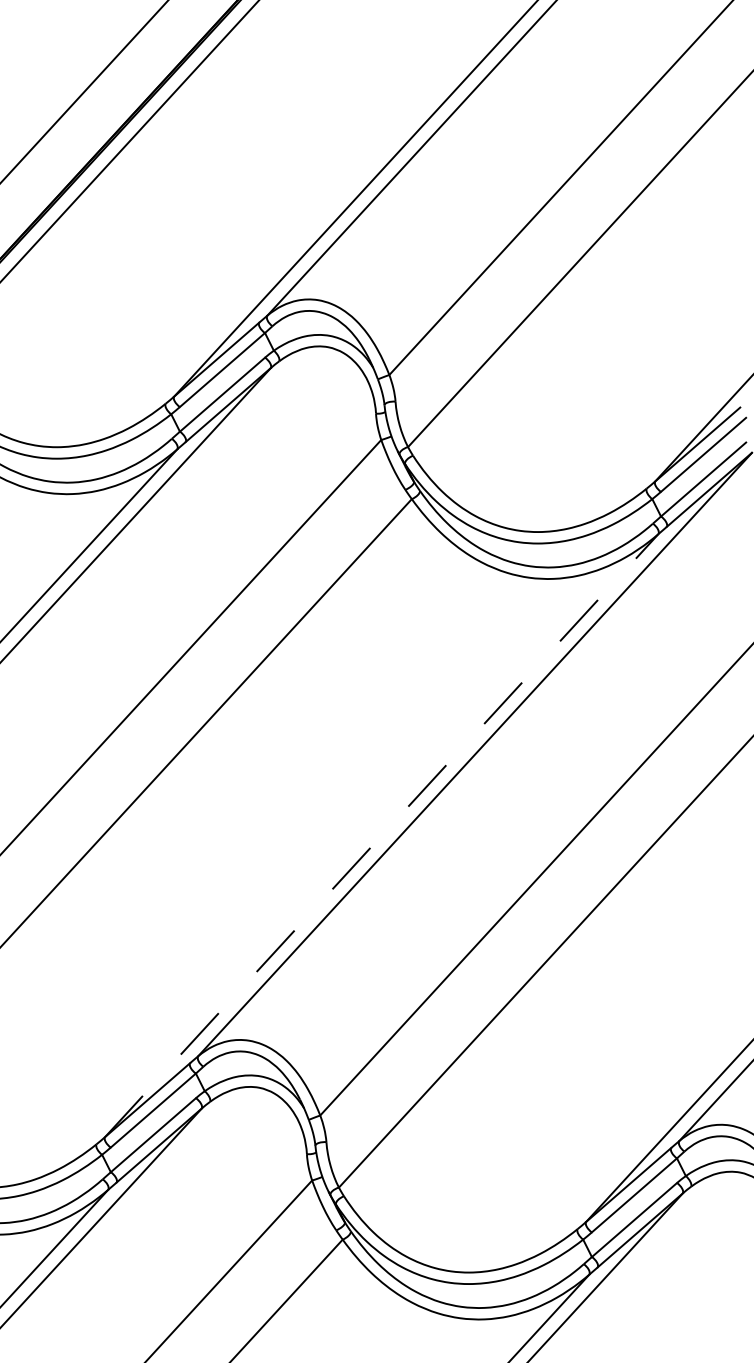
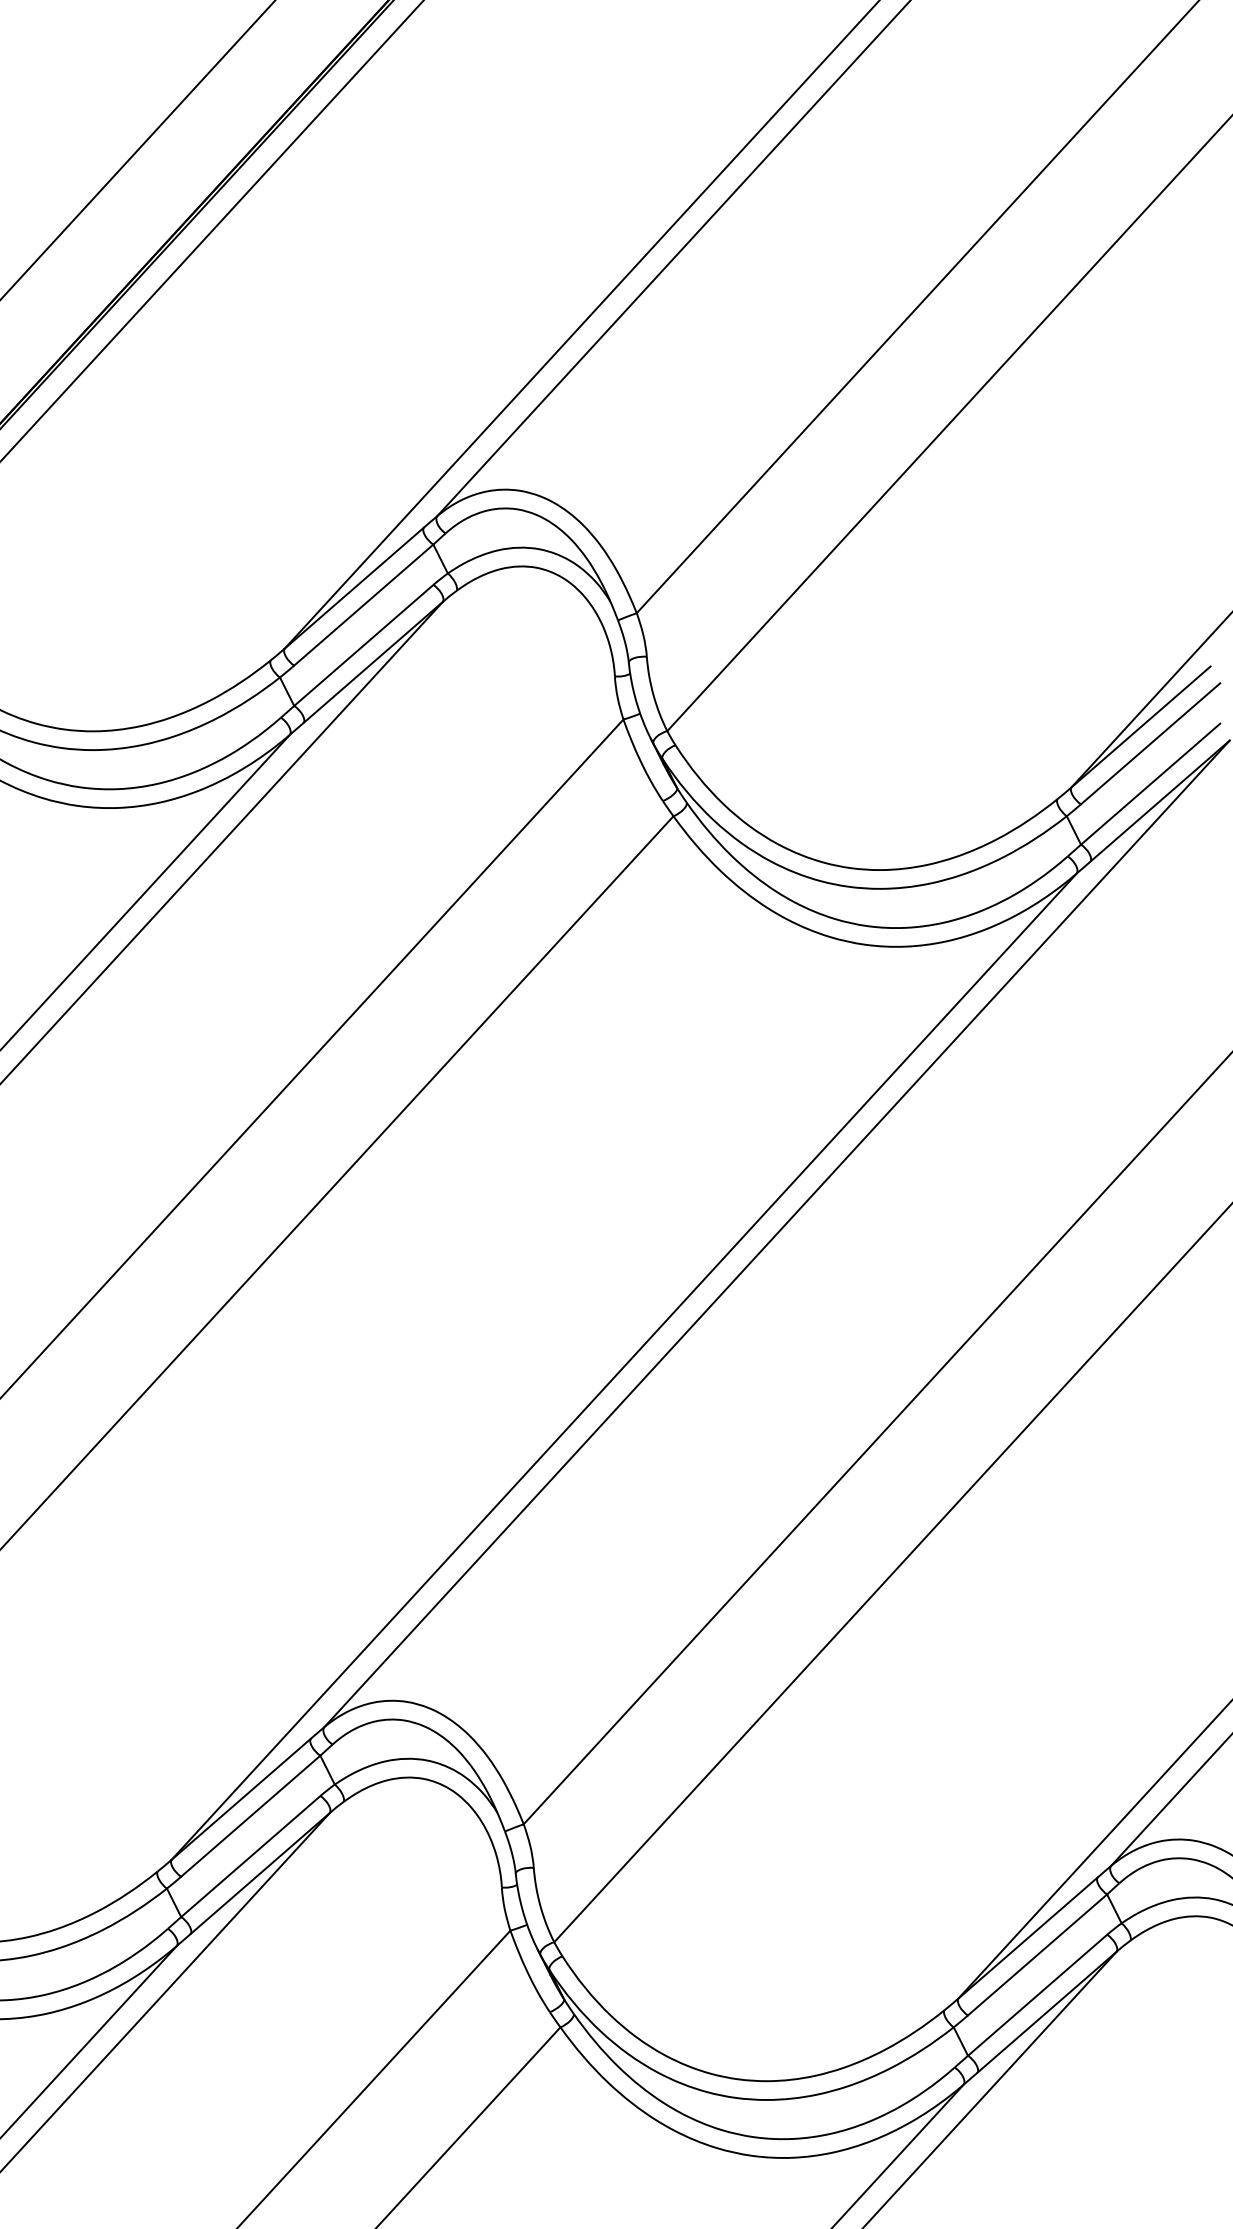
line: (382, 835) -> (625, 1366), dashed -> solid

